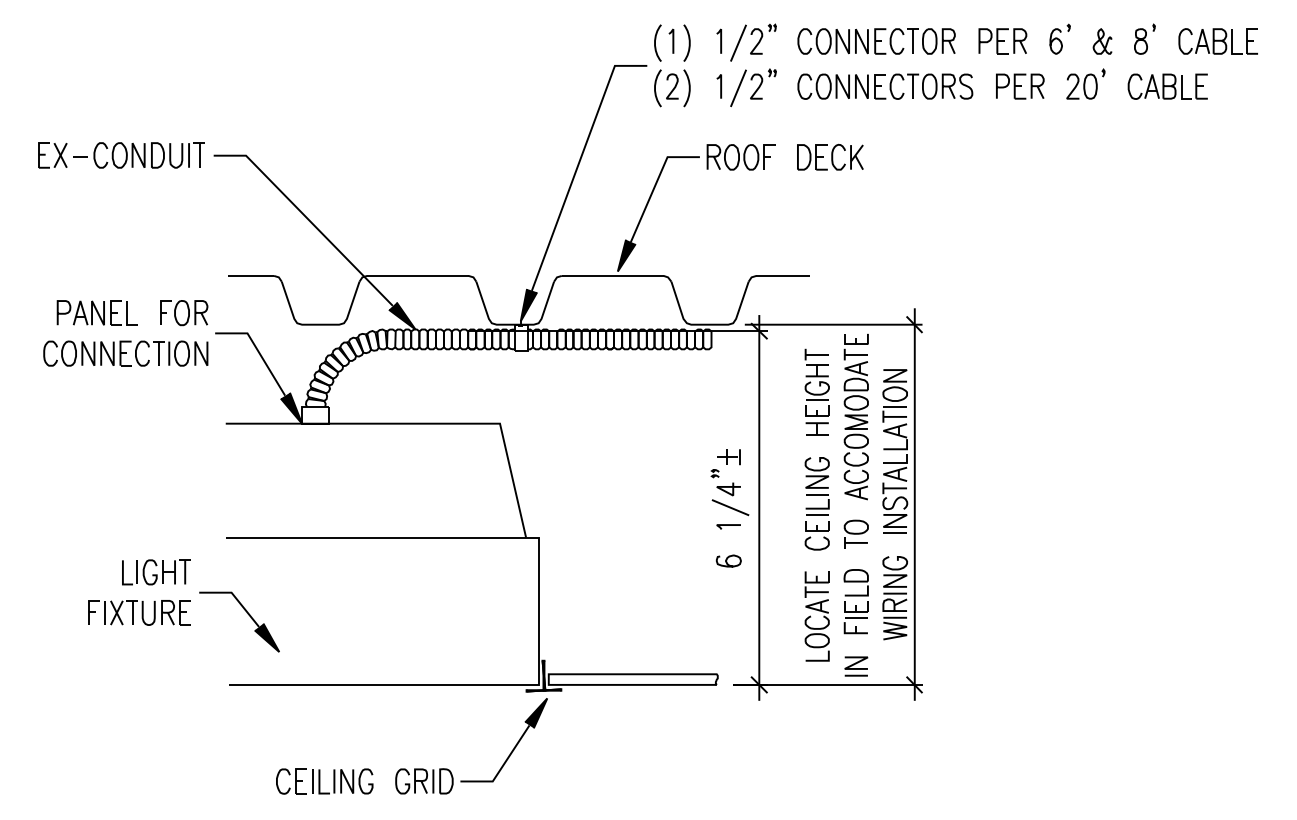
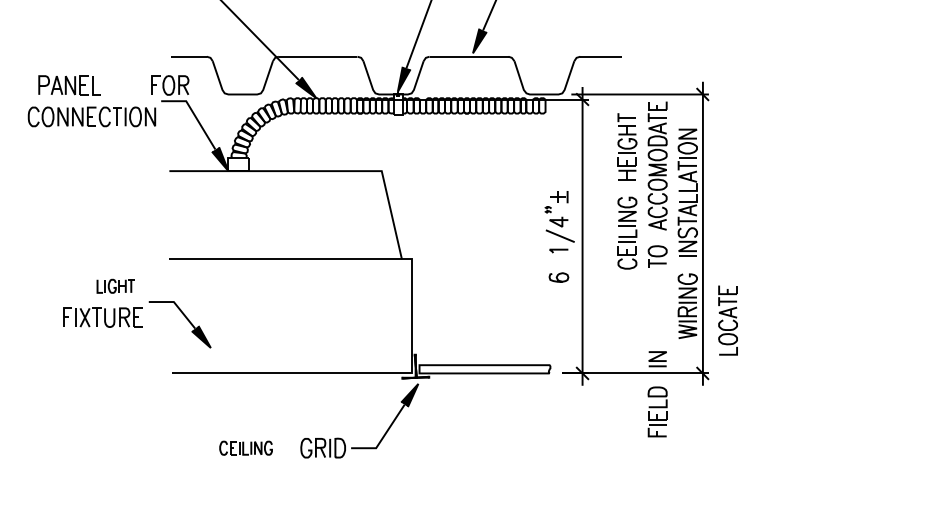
part: (184, 313) -> (170, 85), moved
part: (156, 572) -> (115, 286), size x0.7
part: (855, 601) -> (657, 411), moved
part: (816, 616) -> (727, 320), moved
part: (324, 781) -> (245, 448), size x0.7

